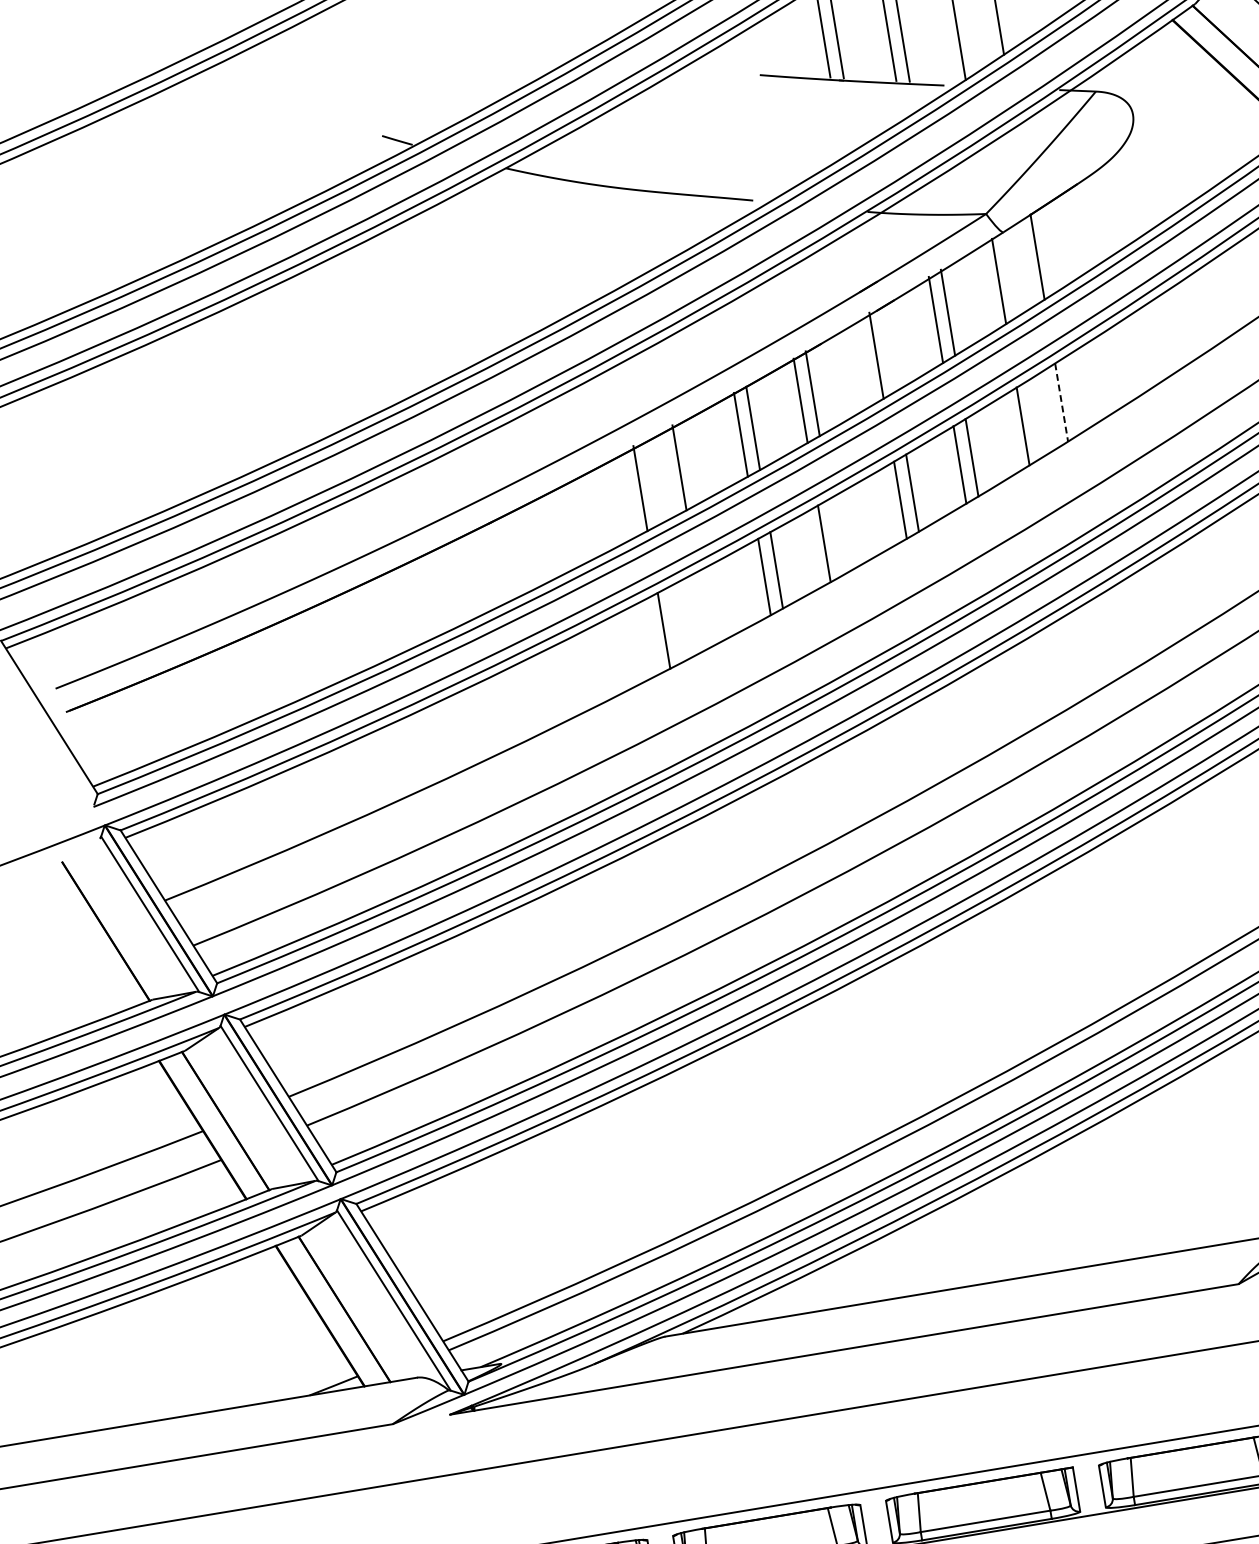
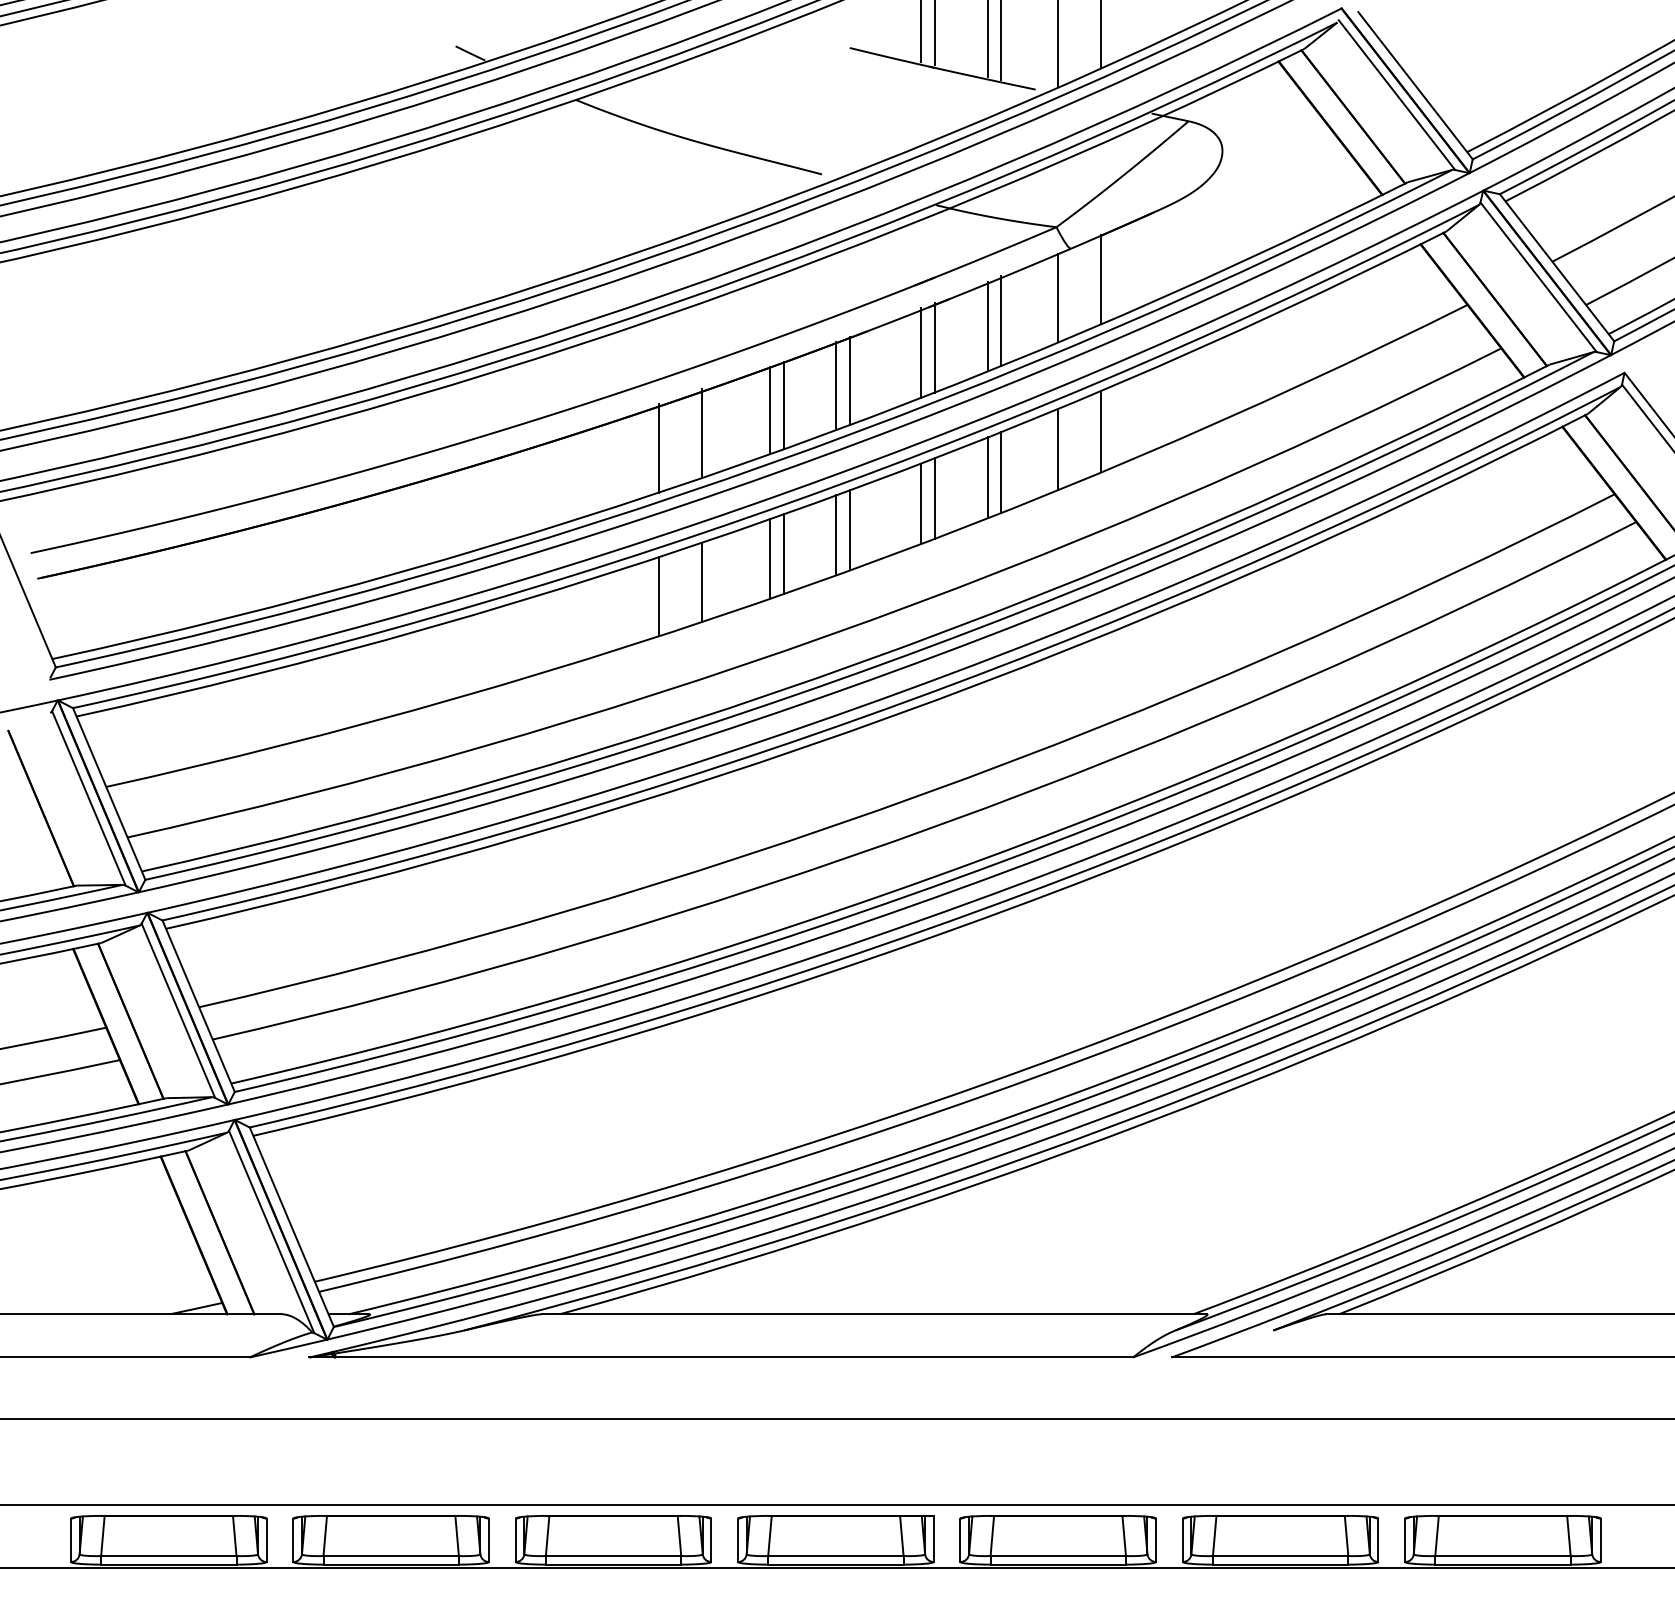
line: (888, 348) -> (934, 347), added
line: (1061, 402) -> (1101, 431), dashed -> solid
line: (836, 537) -> (849, 530), added
line: (703, 609) -> (702, 581), added

